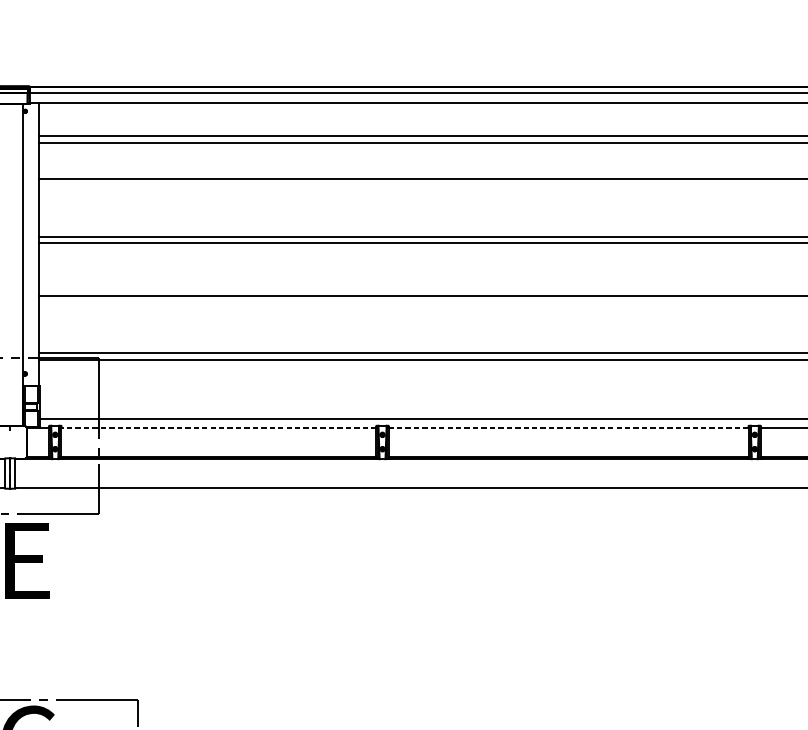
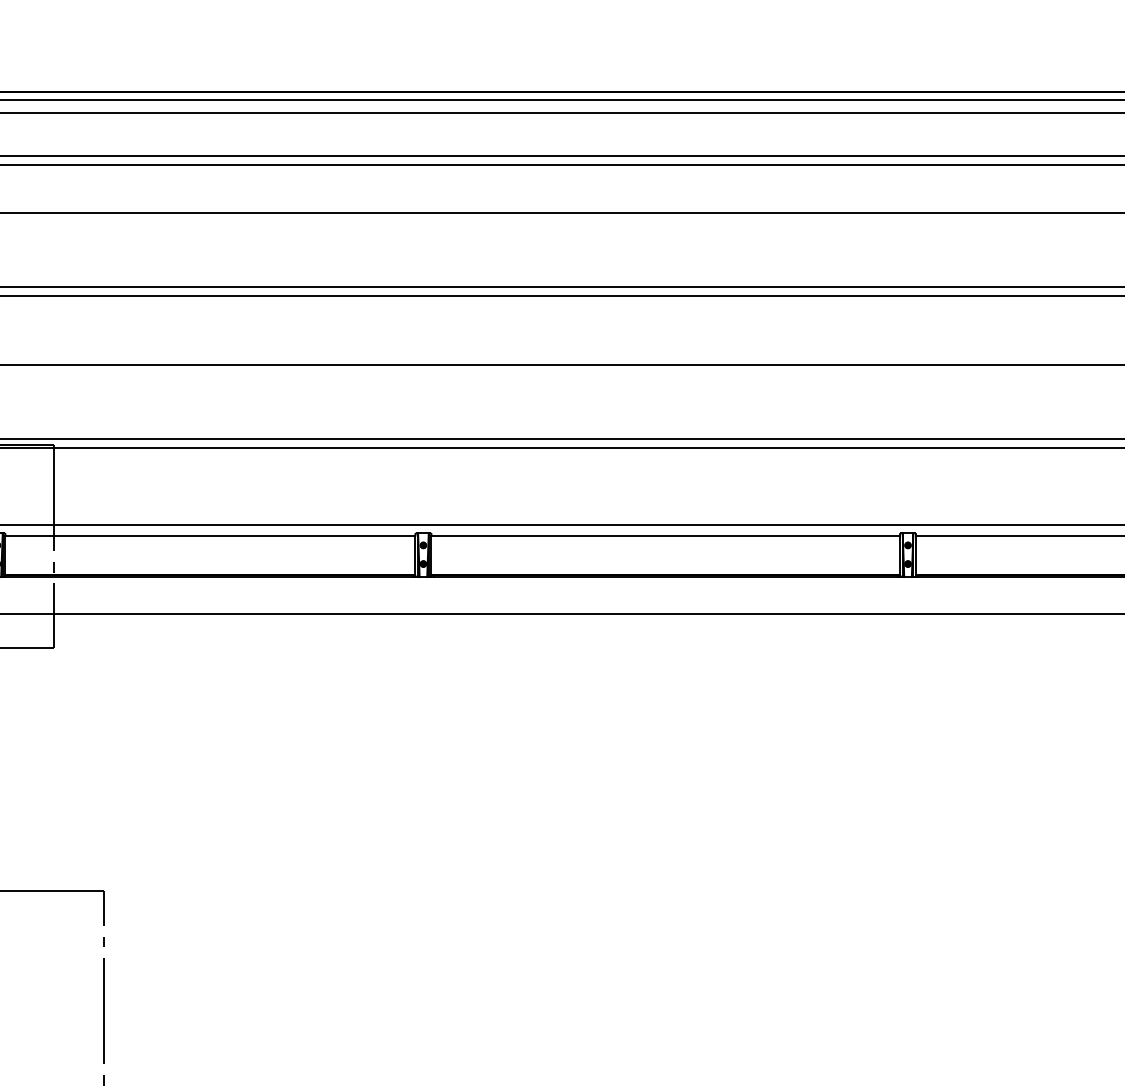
line: (218, 428) -> (209, 536), dashed -> solid
line: (568, 428) -> (665, 536), dashed -> solid

